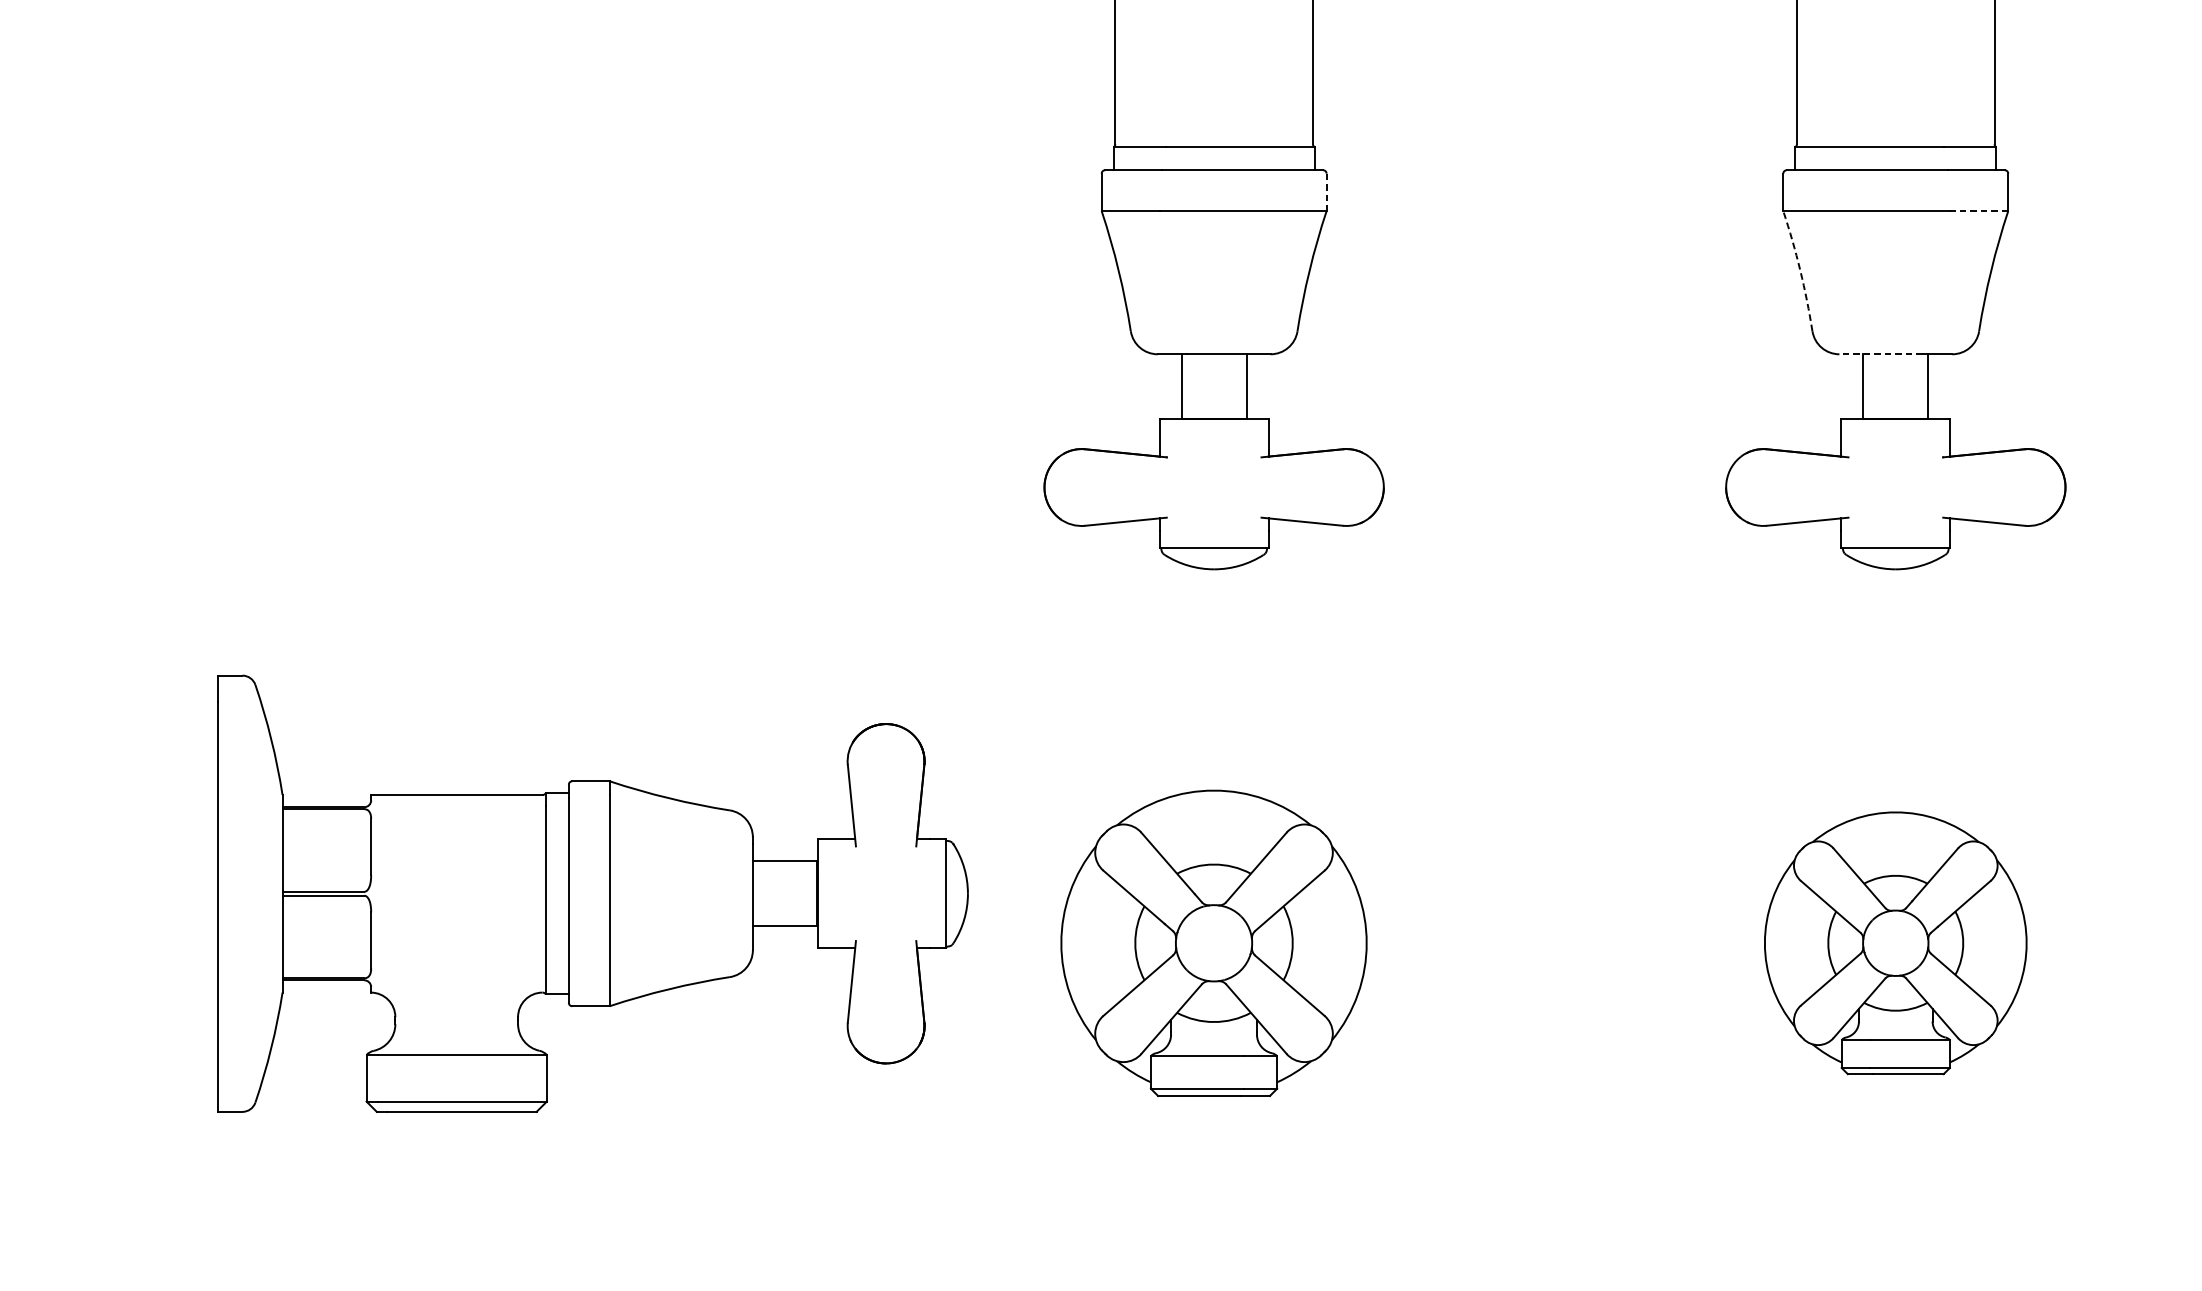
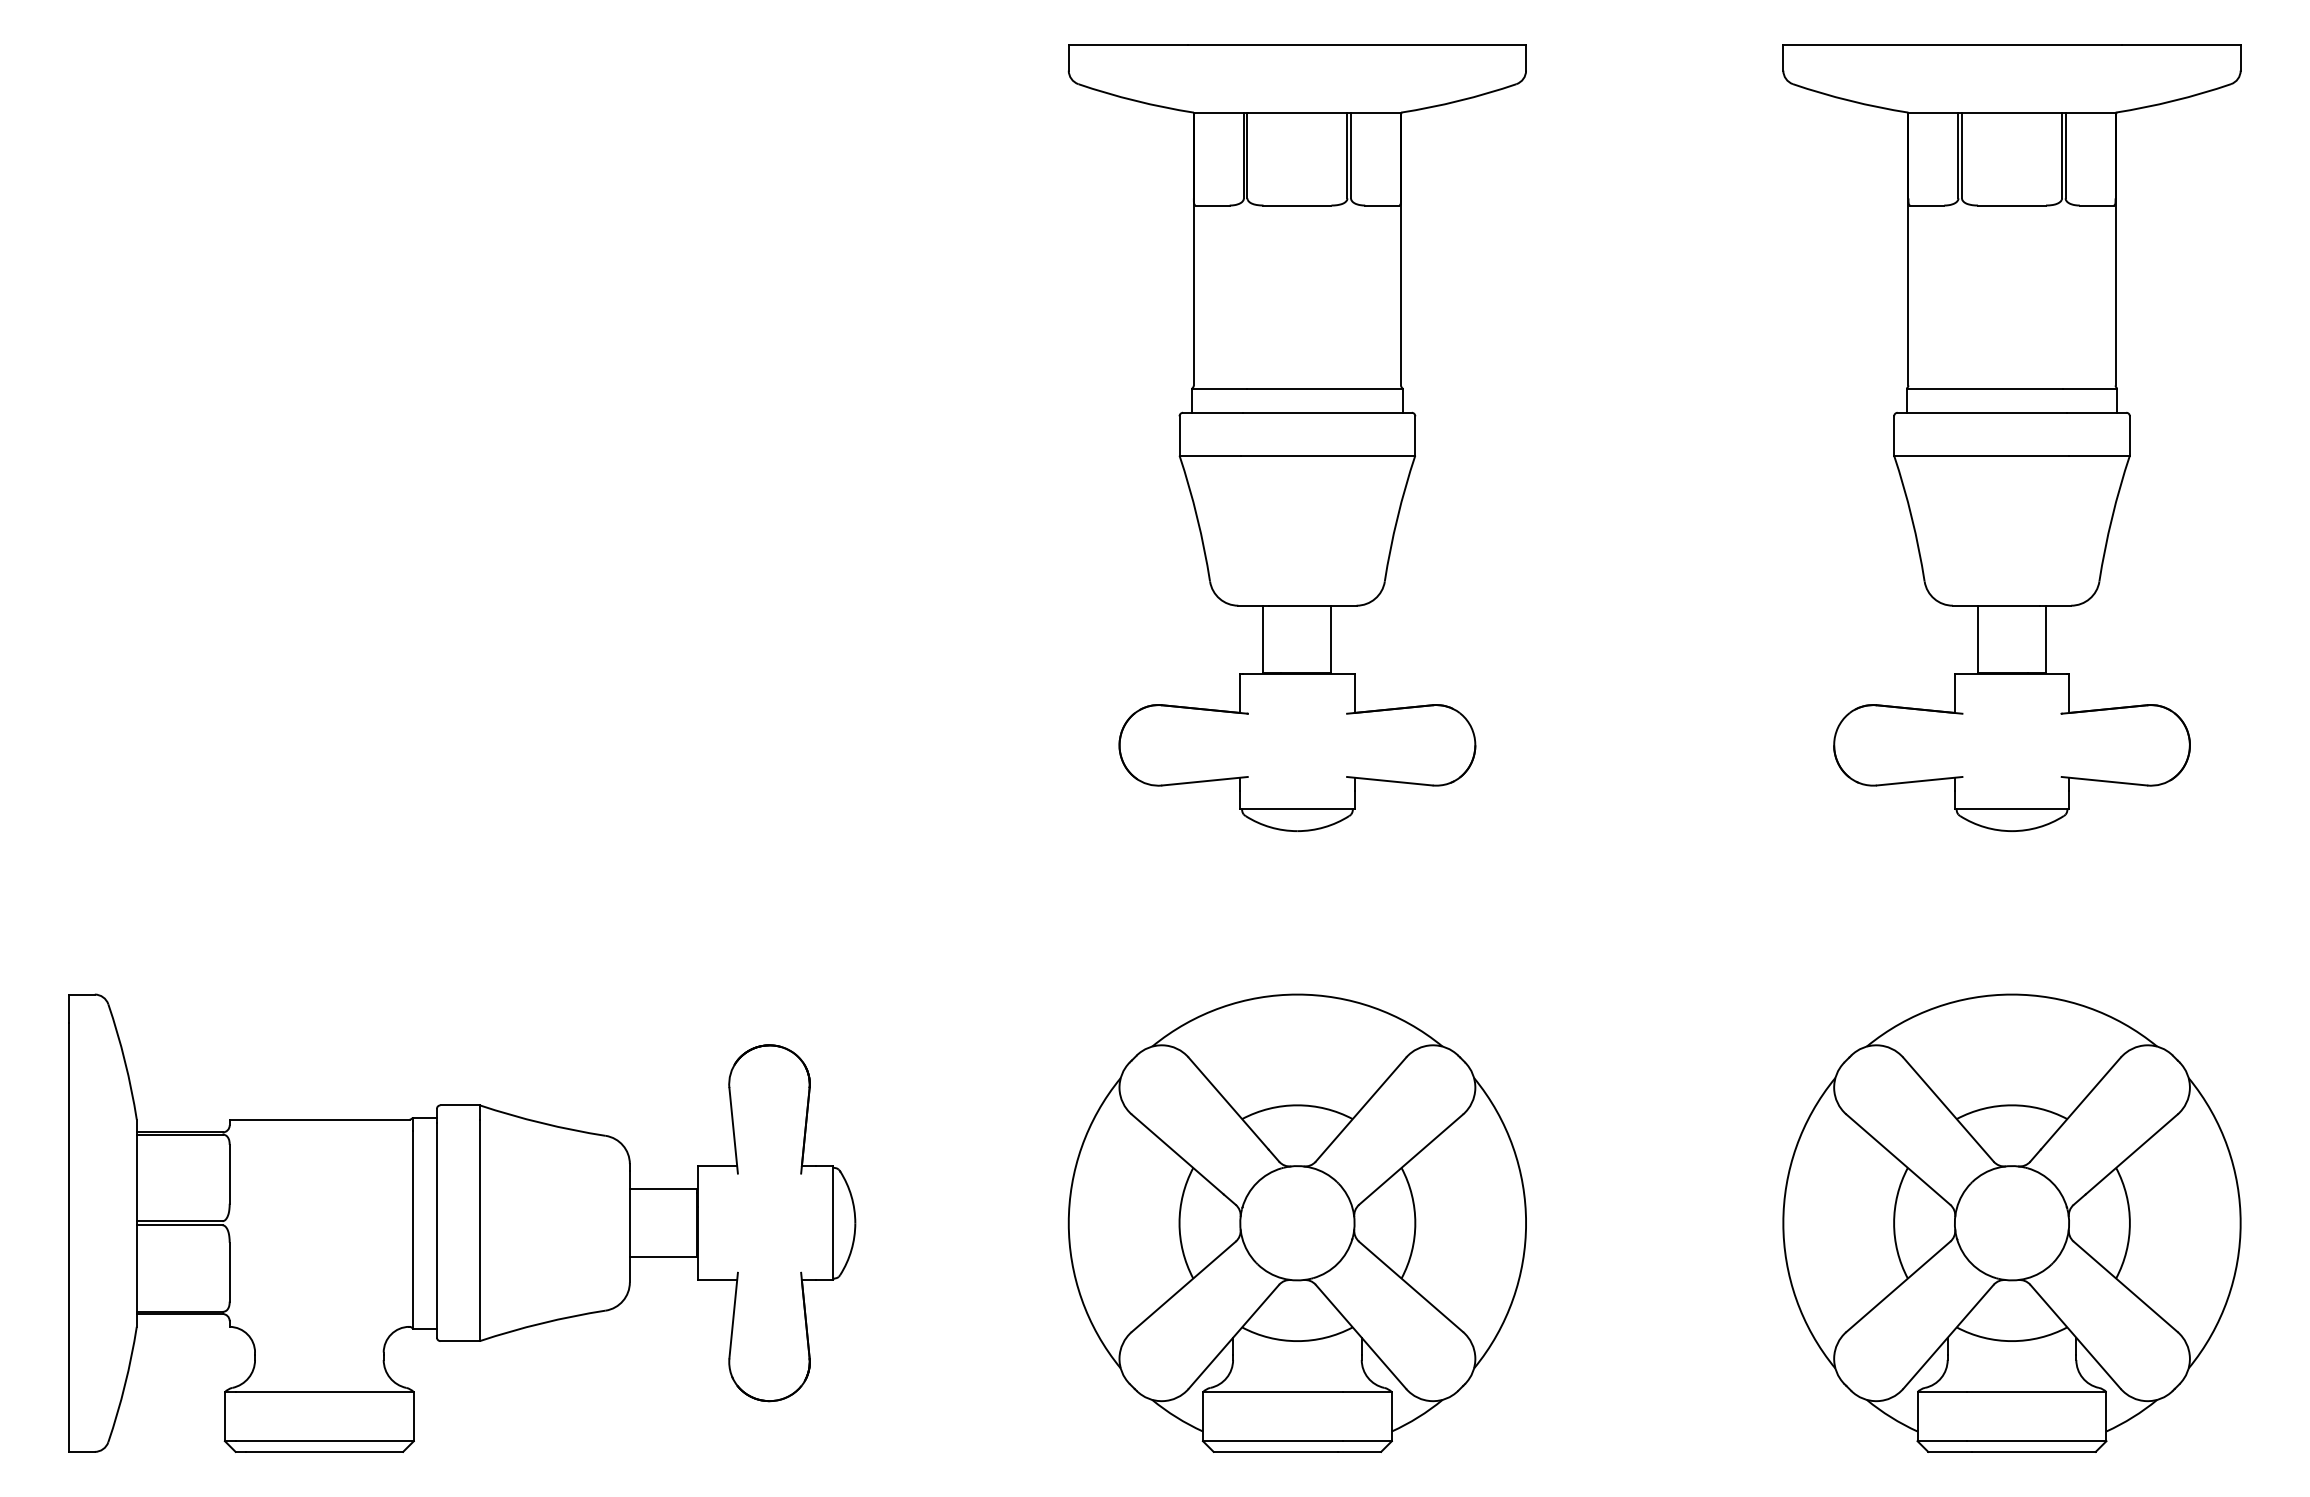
line: (1326, 192) -> (1415, 436), dashed -> solid
line: (1979, 211) -> (2099, 455), dashed -> solid
arc: (1799, 270) -> (1911, 517), dashed -> solid
line: (1880, 354) -> (1996, 605), dashed -> solid
part: (593, 893) -> (462, 1222), moved
part: (1213, 942) -> (1296, 1222), size x1.43
part: (1895, 942) -> (2011, 1222), size x1.67

